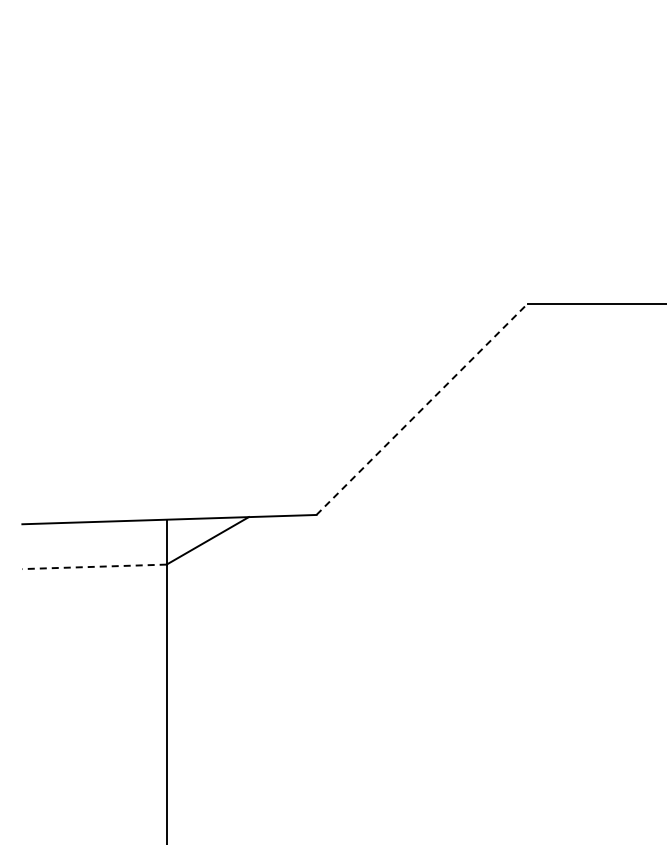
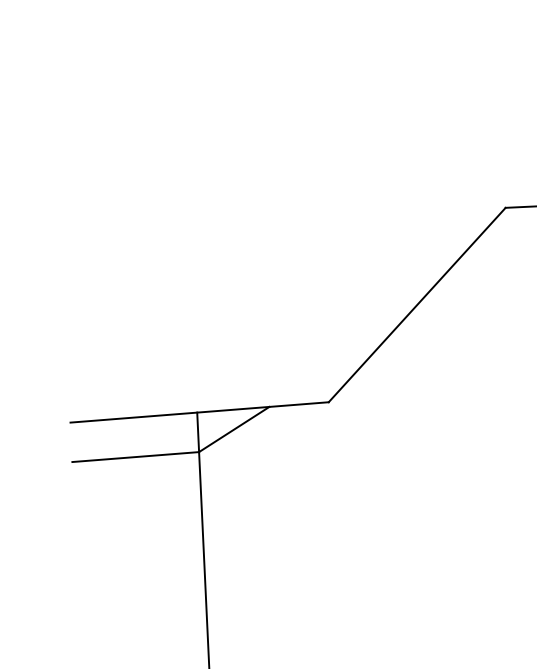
line: (422, 409) -> (417, 305), dashed -> solid
line: (94, 566) -> (135, 456), dashed -> solid

